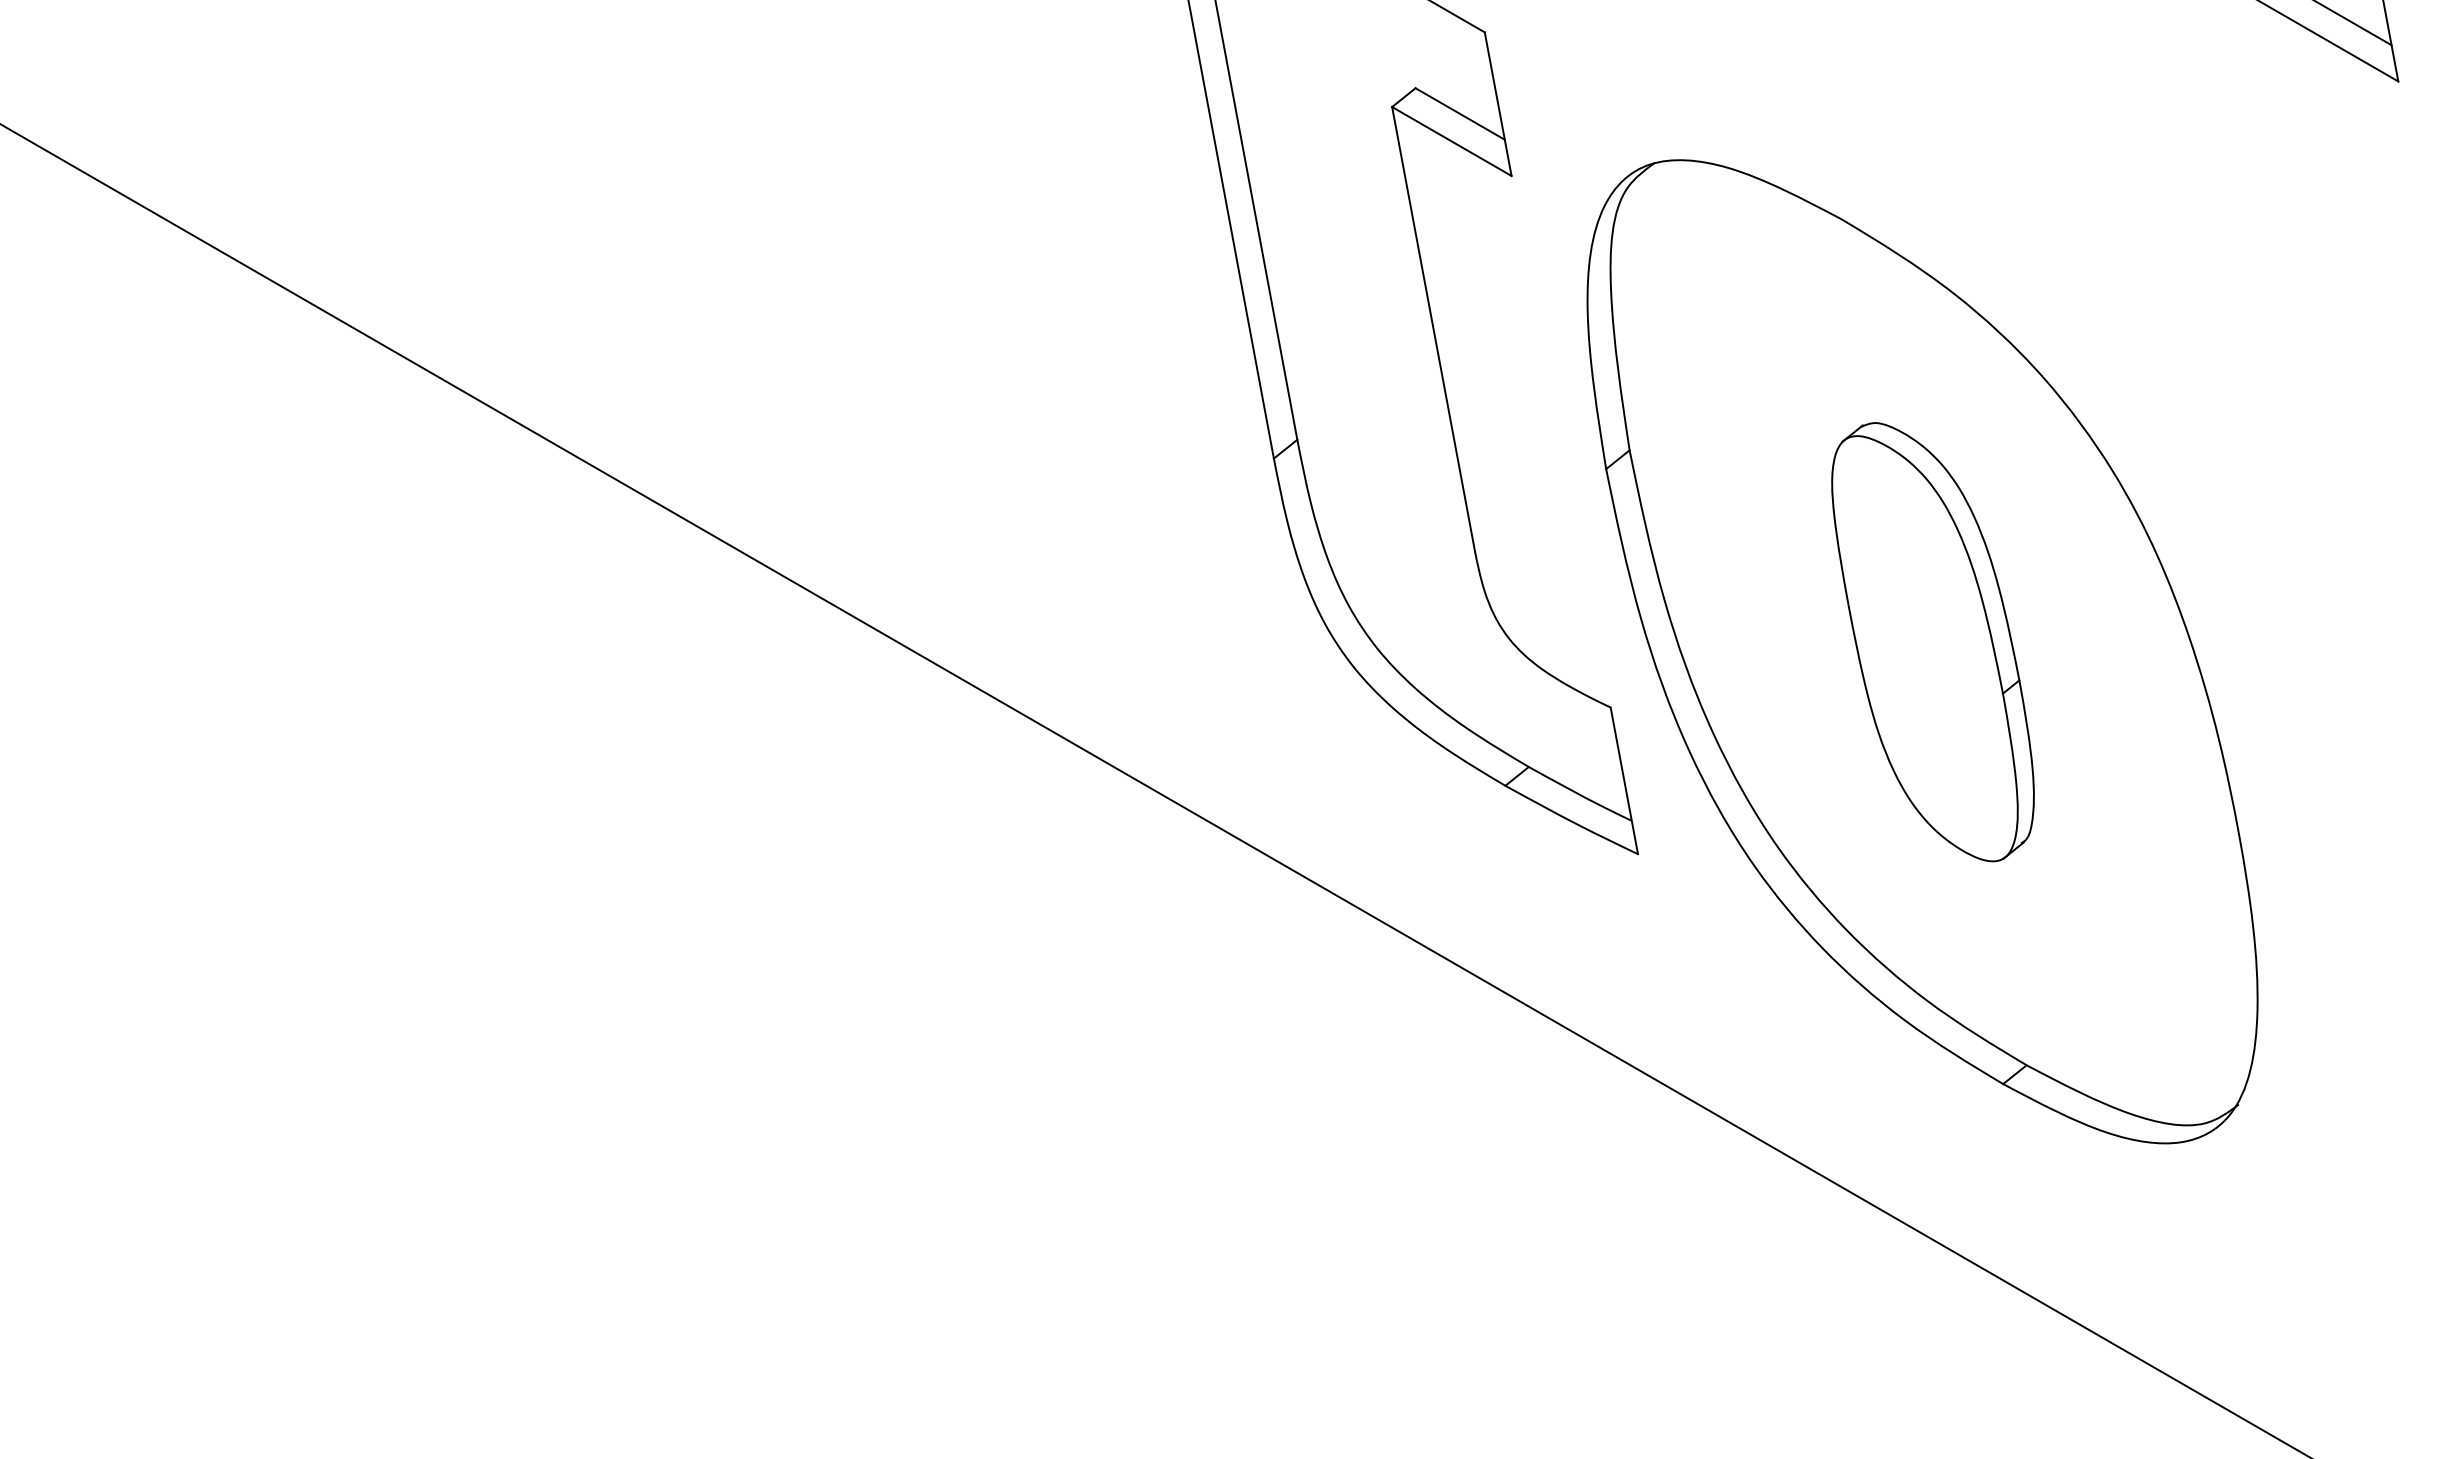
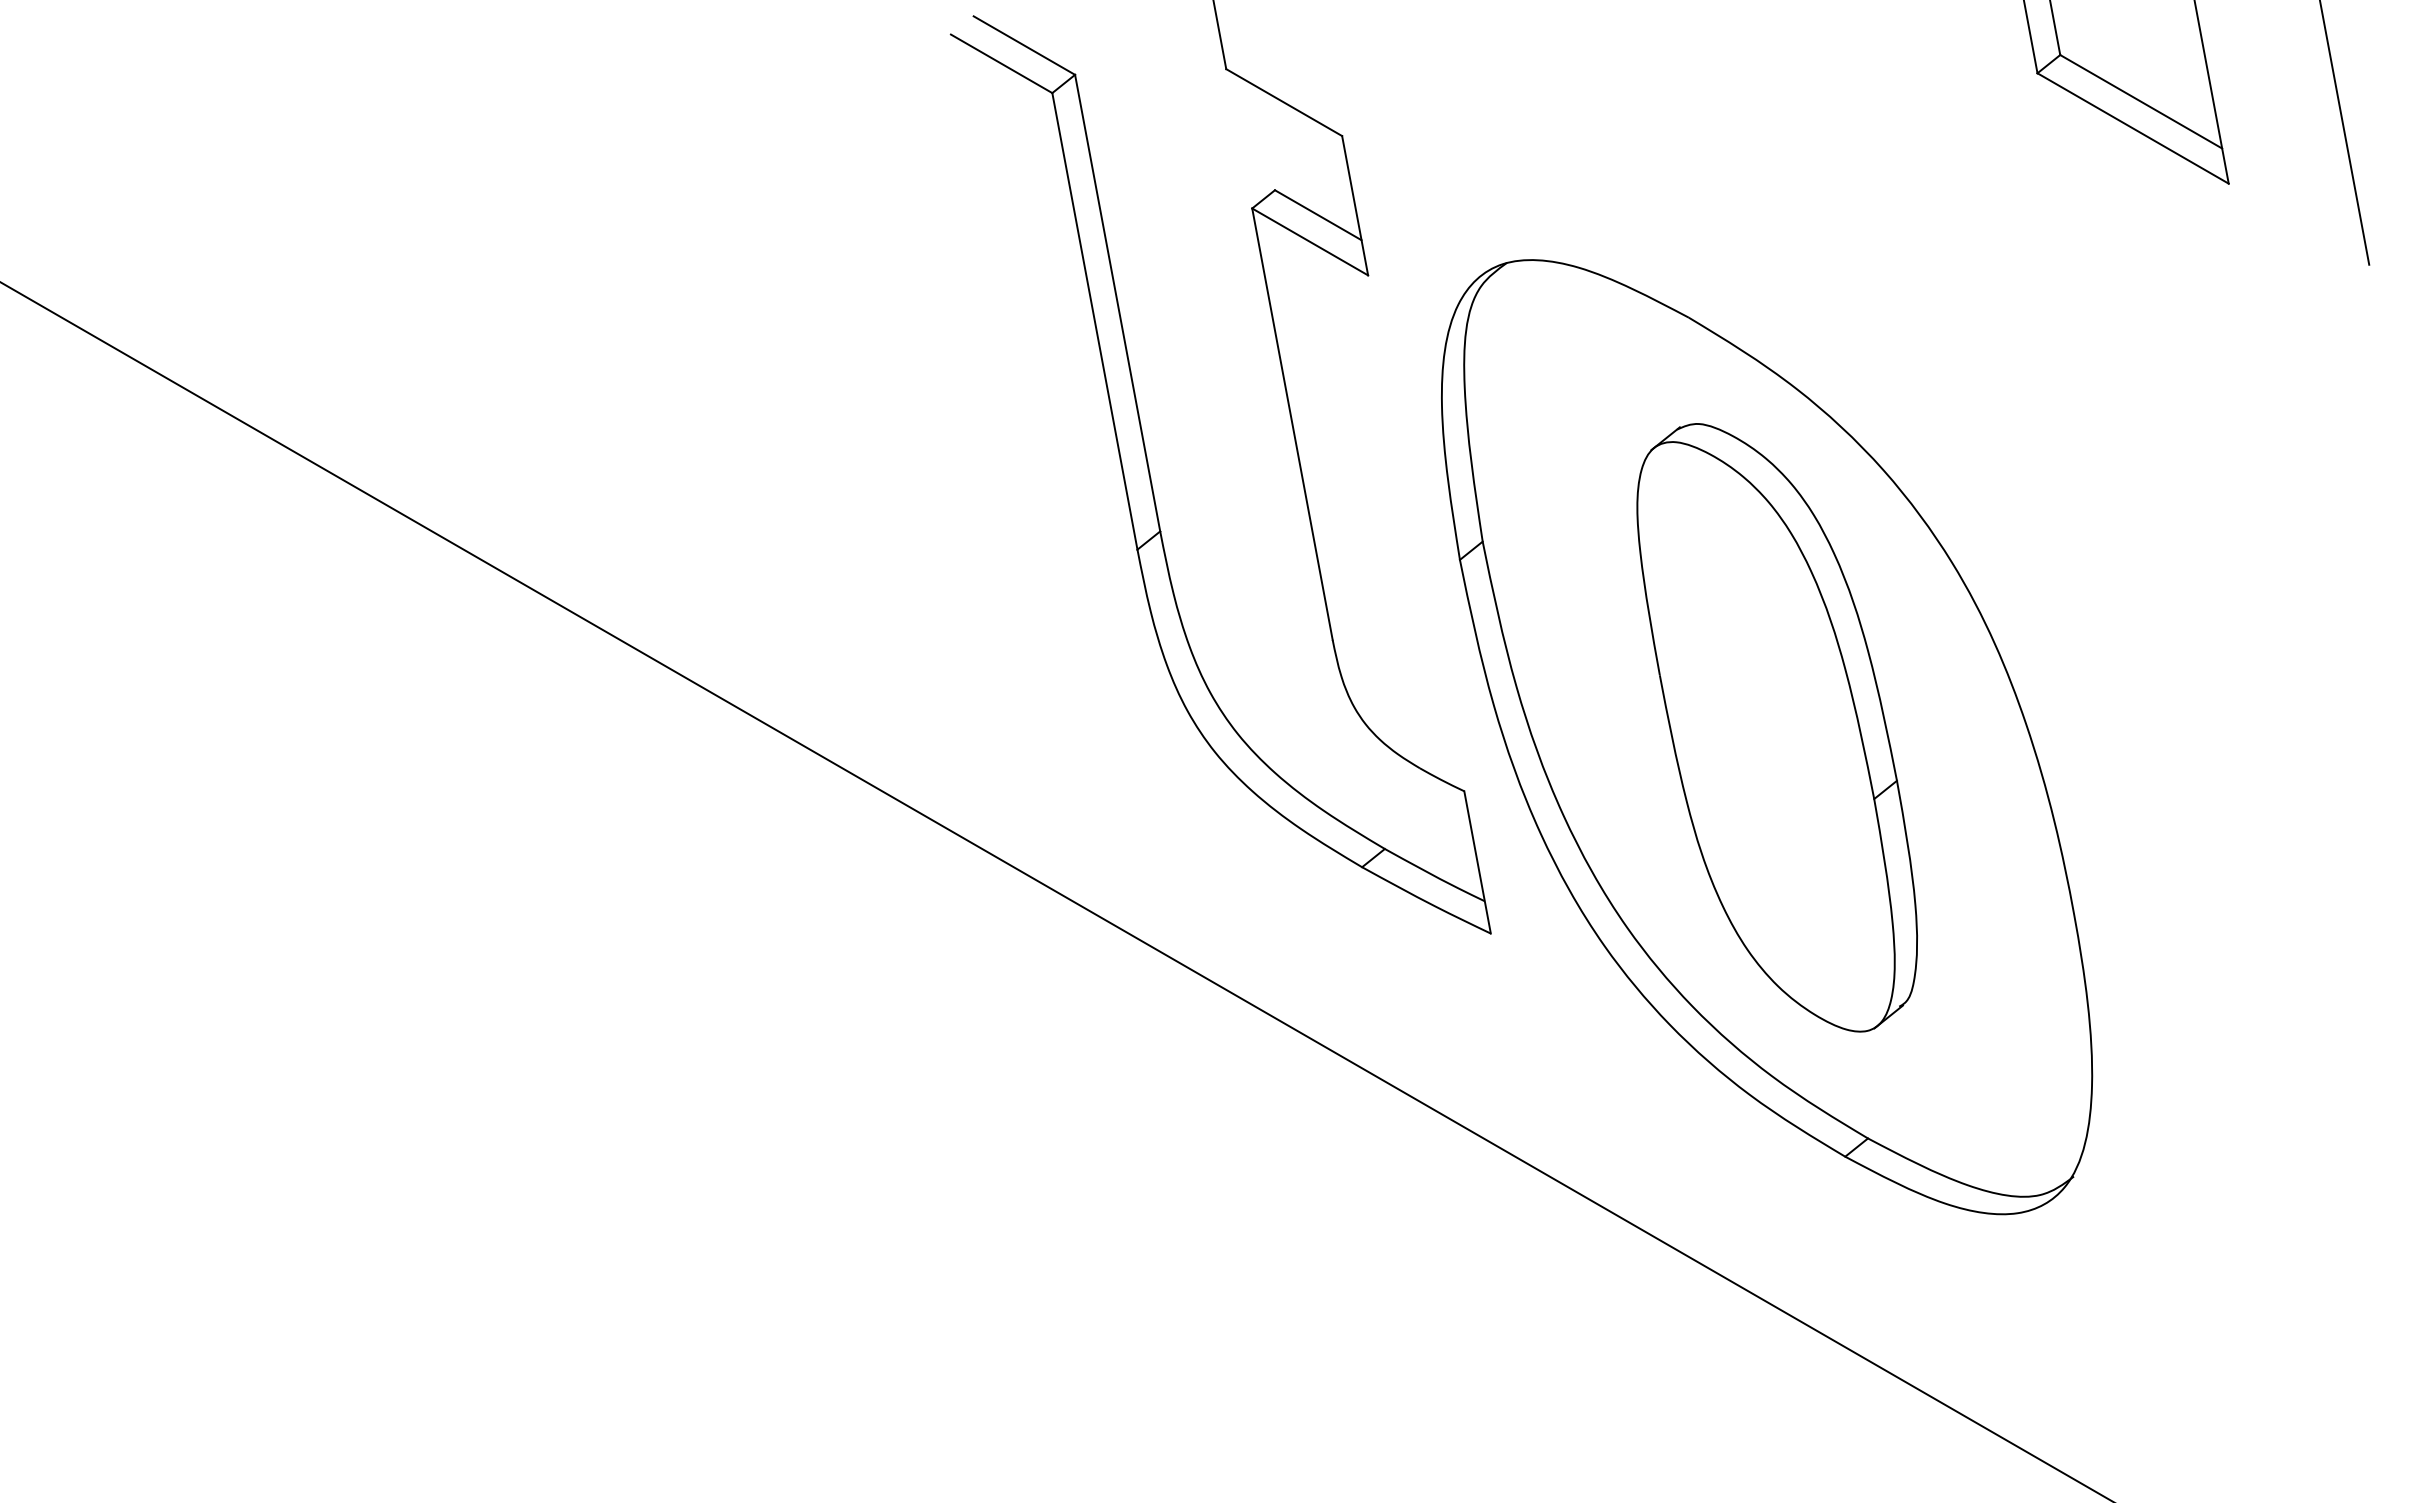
part: (1932, 641) -> (1776, 727), size x1.43

